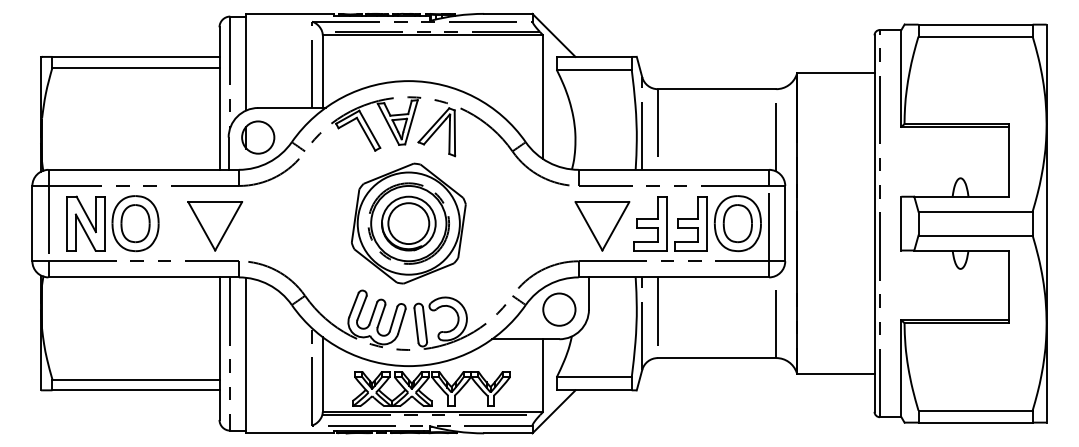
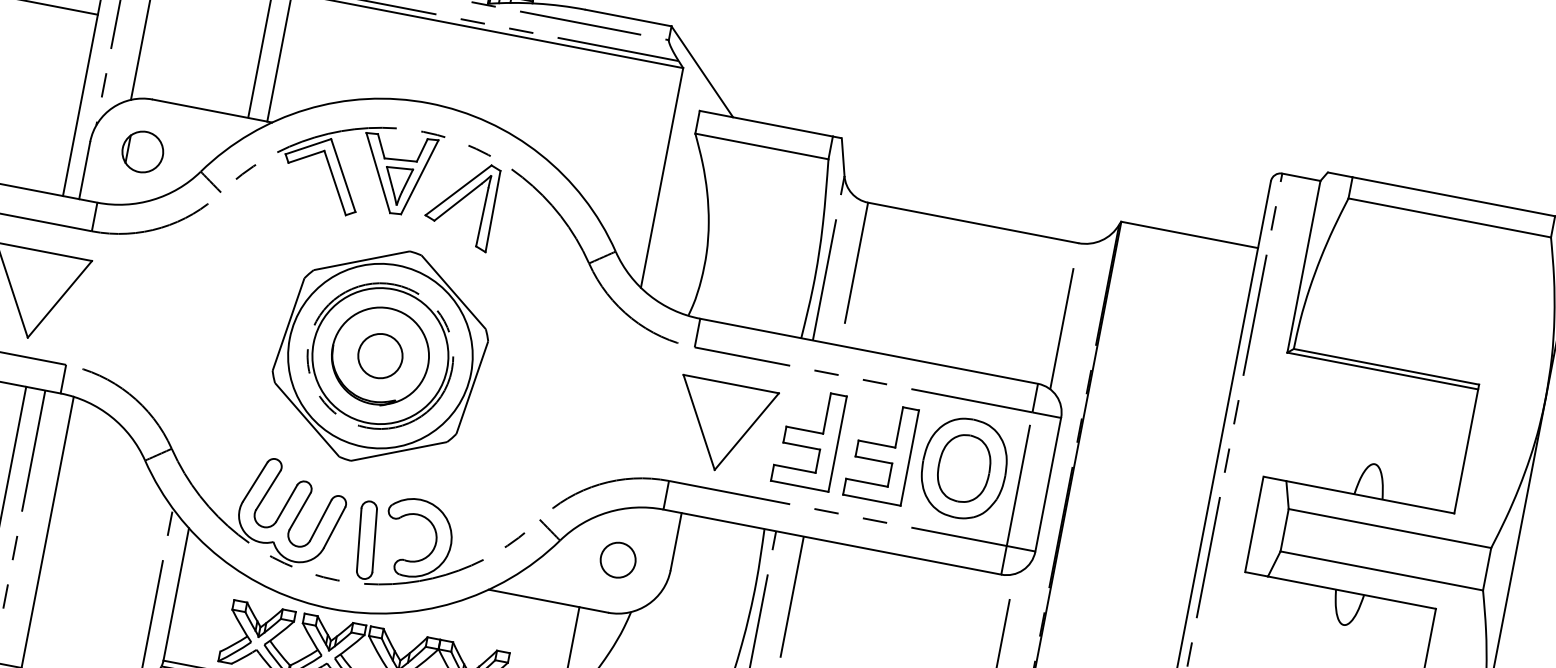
part: (258, 137) -> (143, 151), size x0.7
circle: (408, 223) -> (379, 355), size x0.6
circle: (559, 309) -> (618, 559), size x0.6

